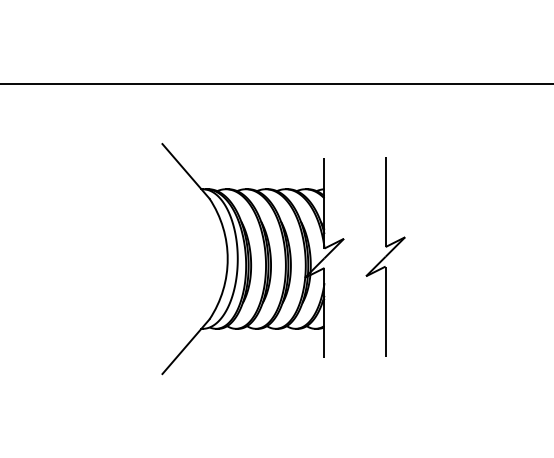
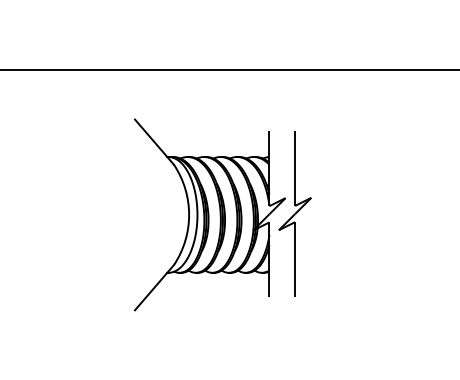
part: (384, 256) -> (294, 213), moved

